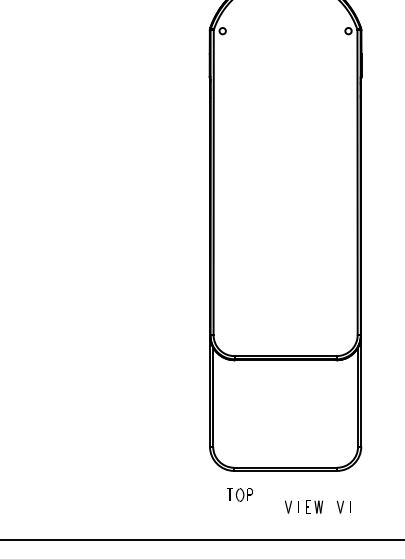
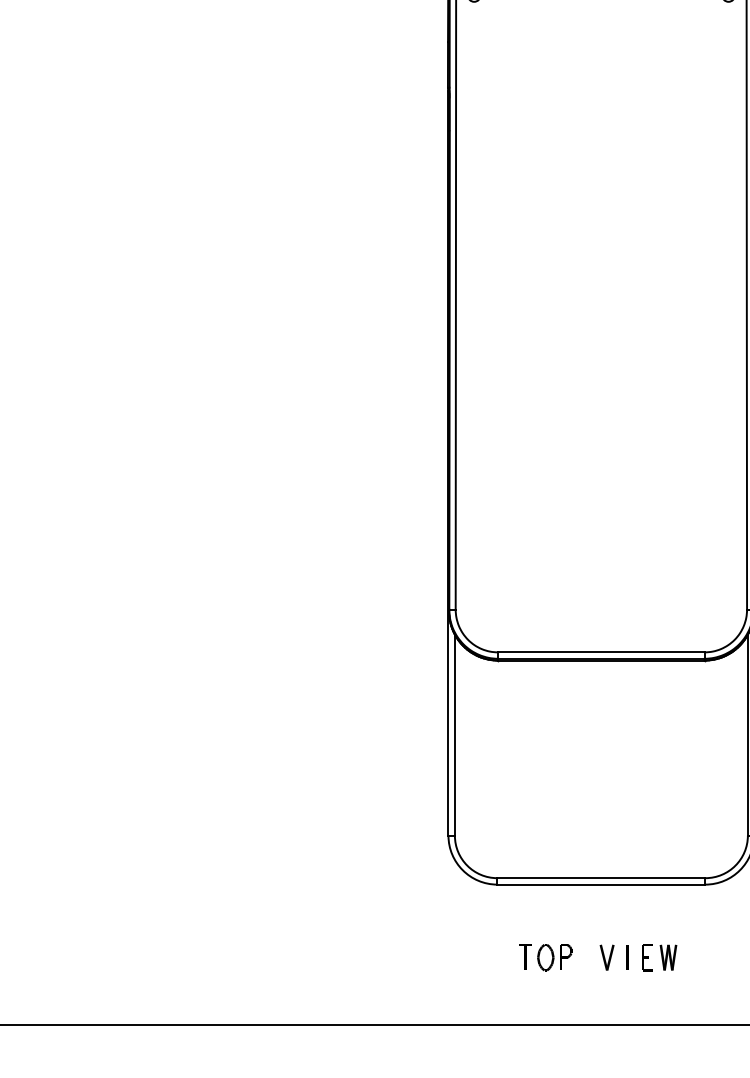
part: (239, 494) -> (544, 956), moved
part: (343, 506) -> (718, 956), removed

